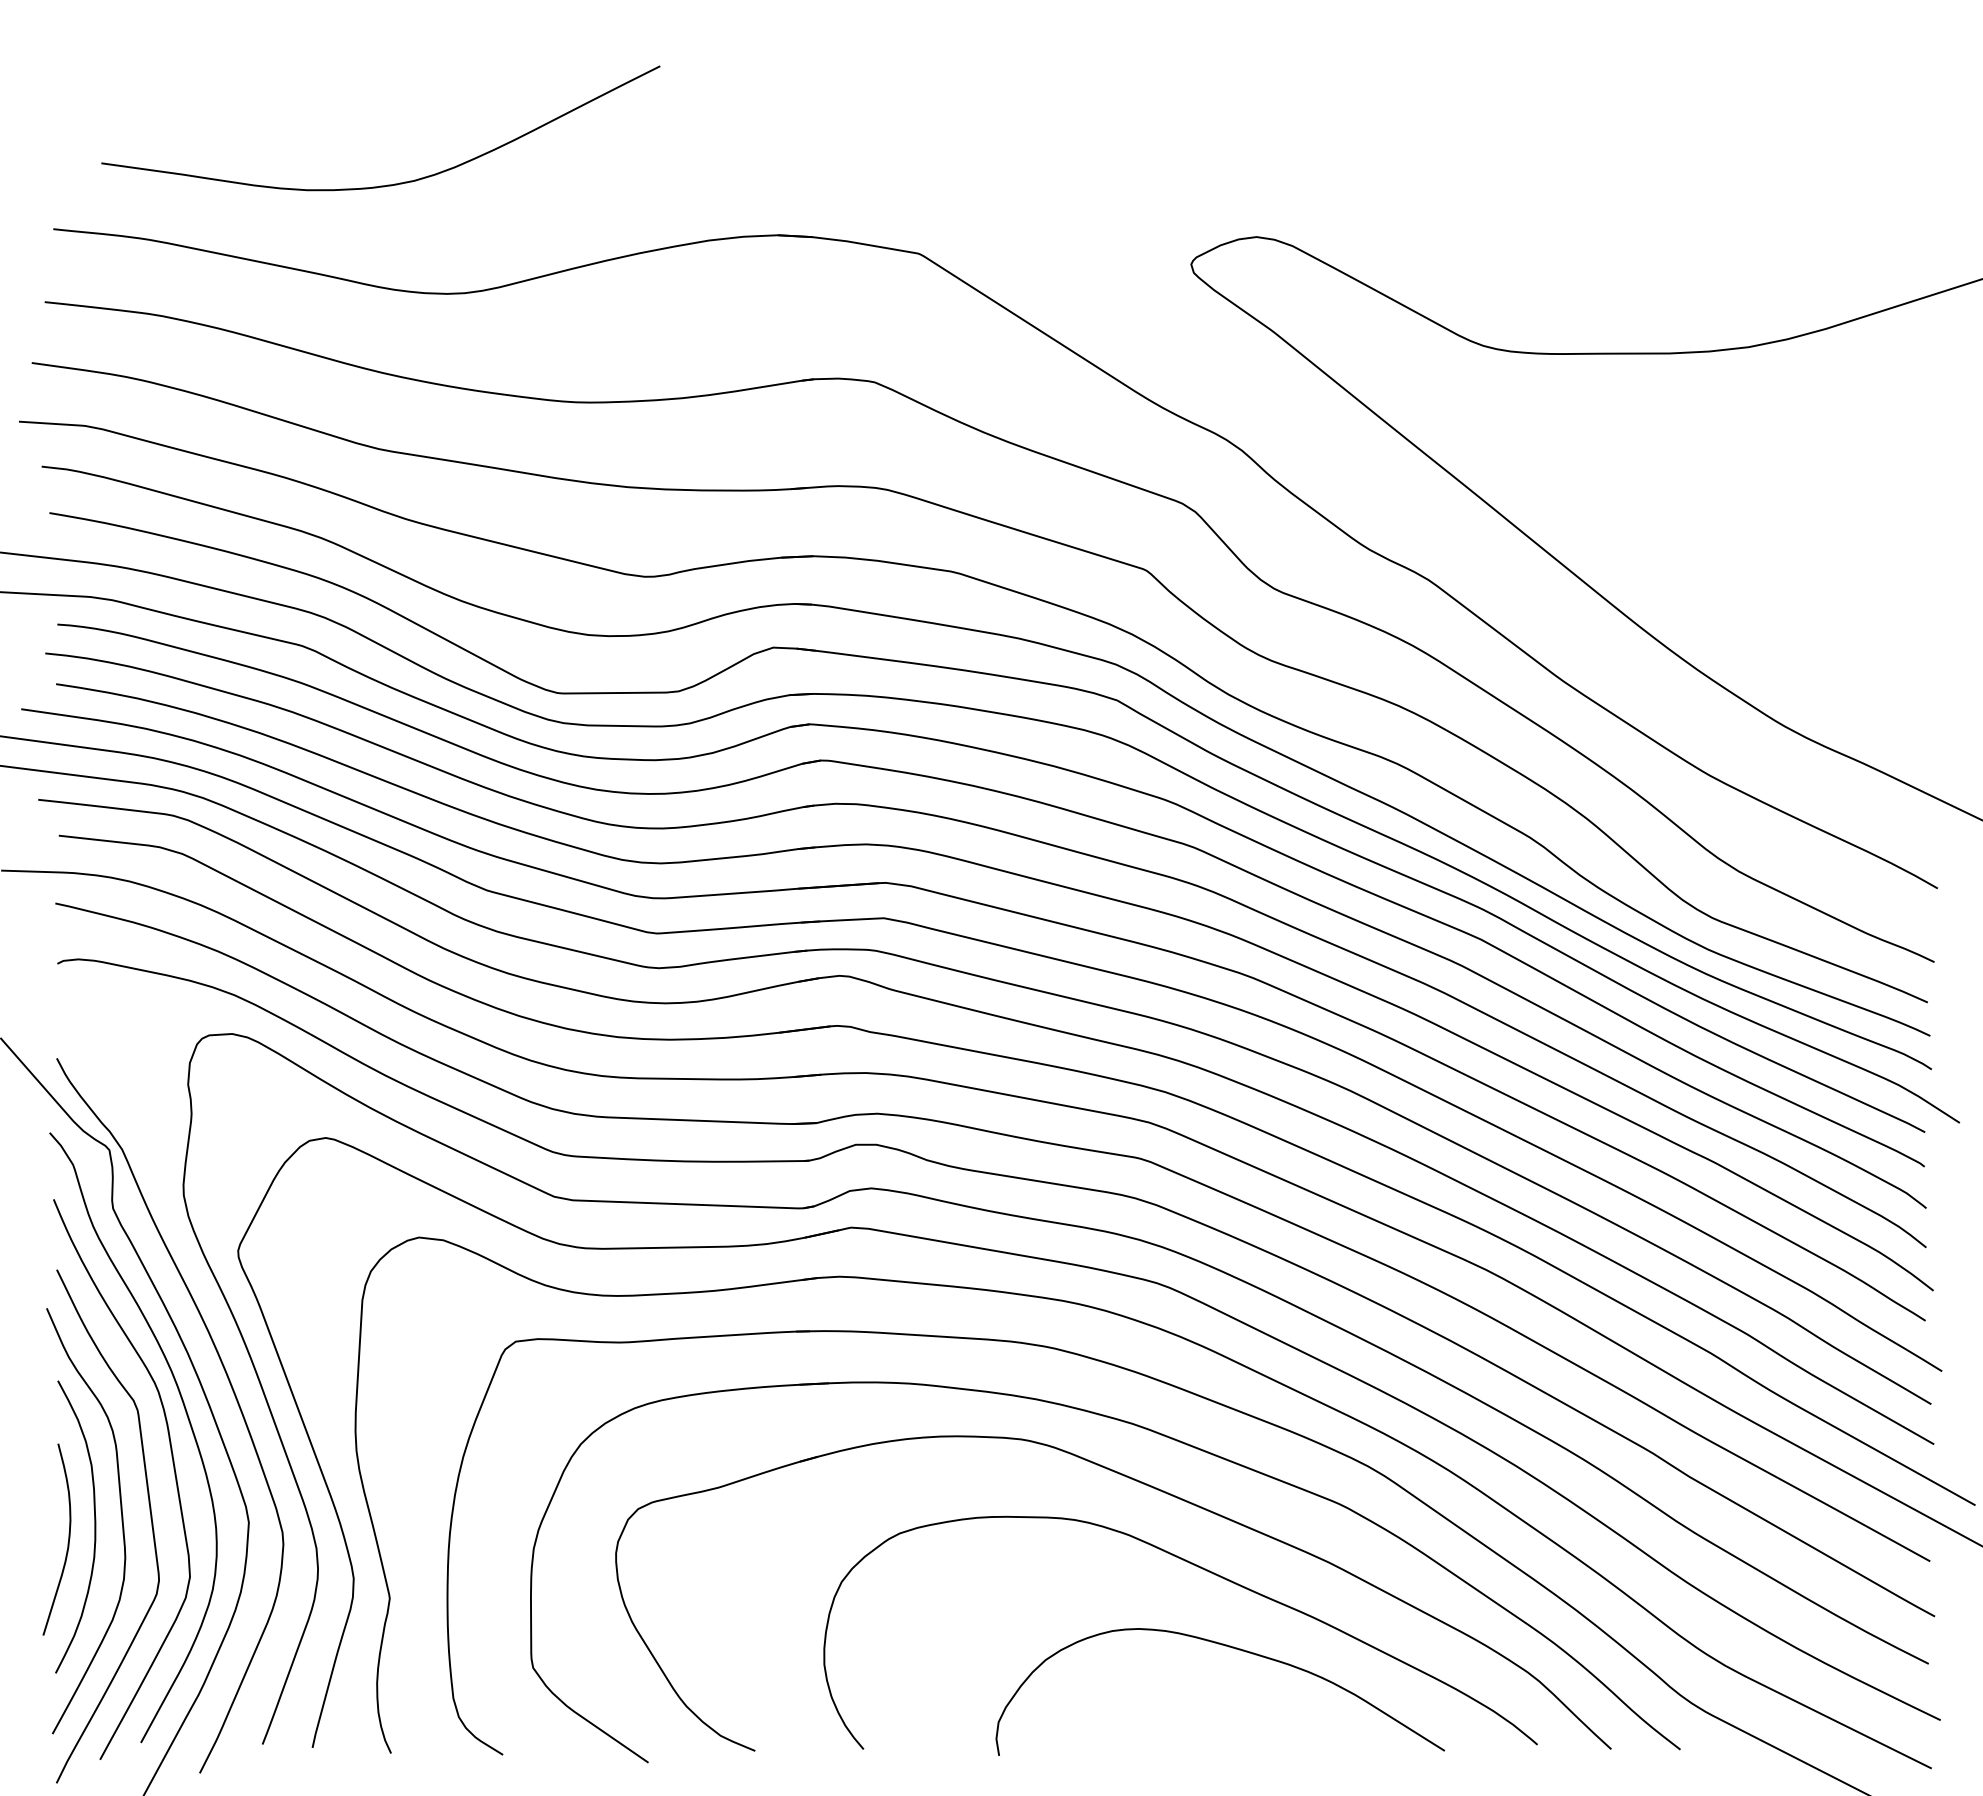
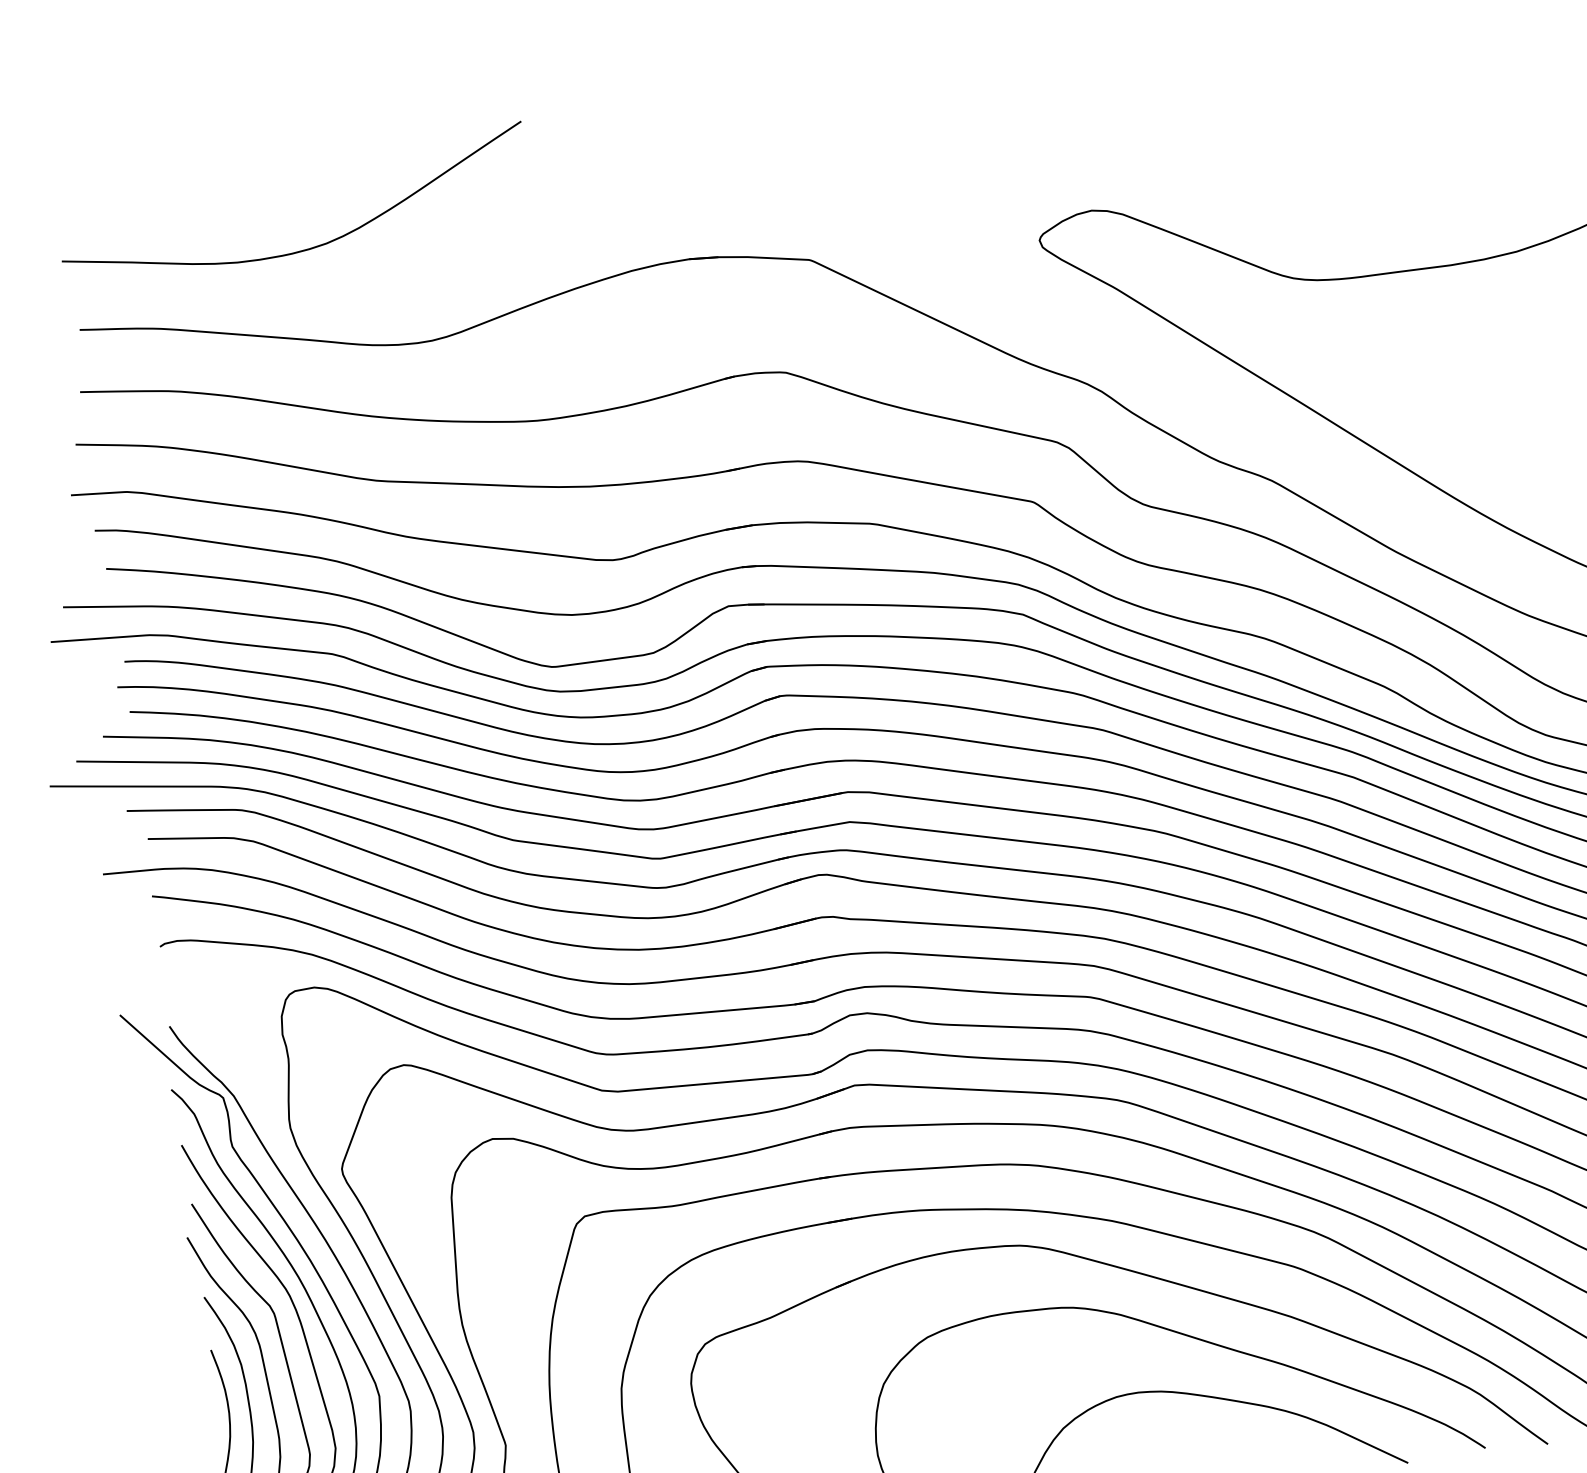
curve: (387, 184) -> (304, 249), moved

